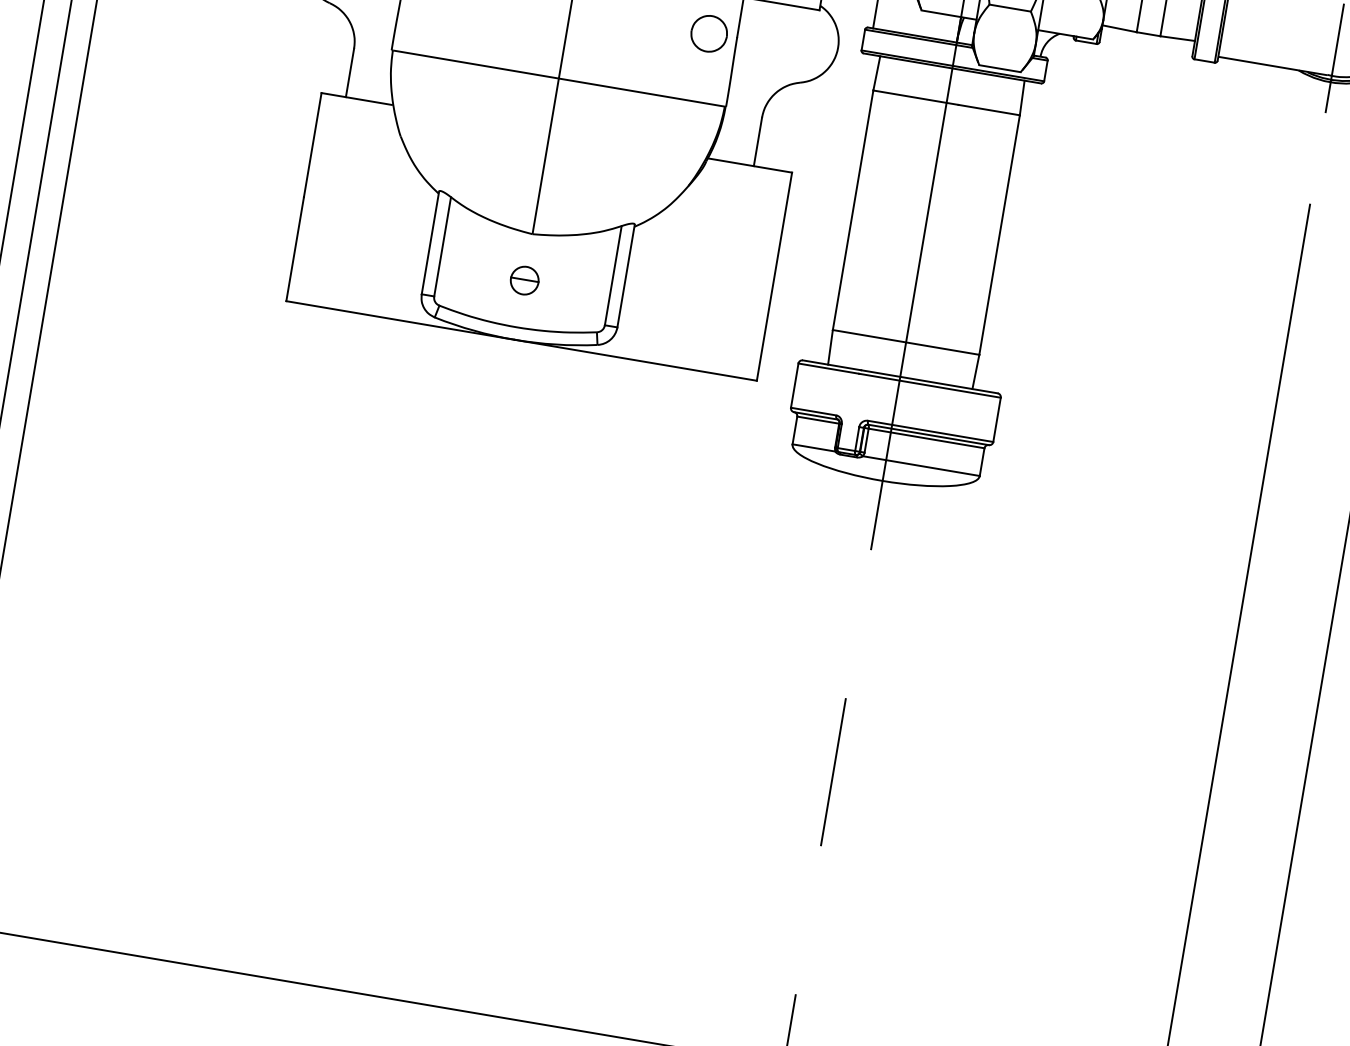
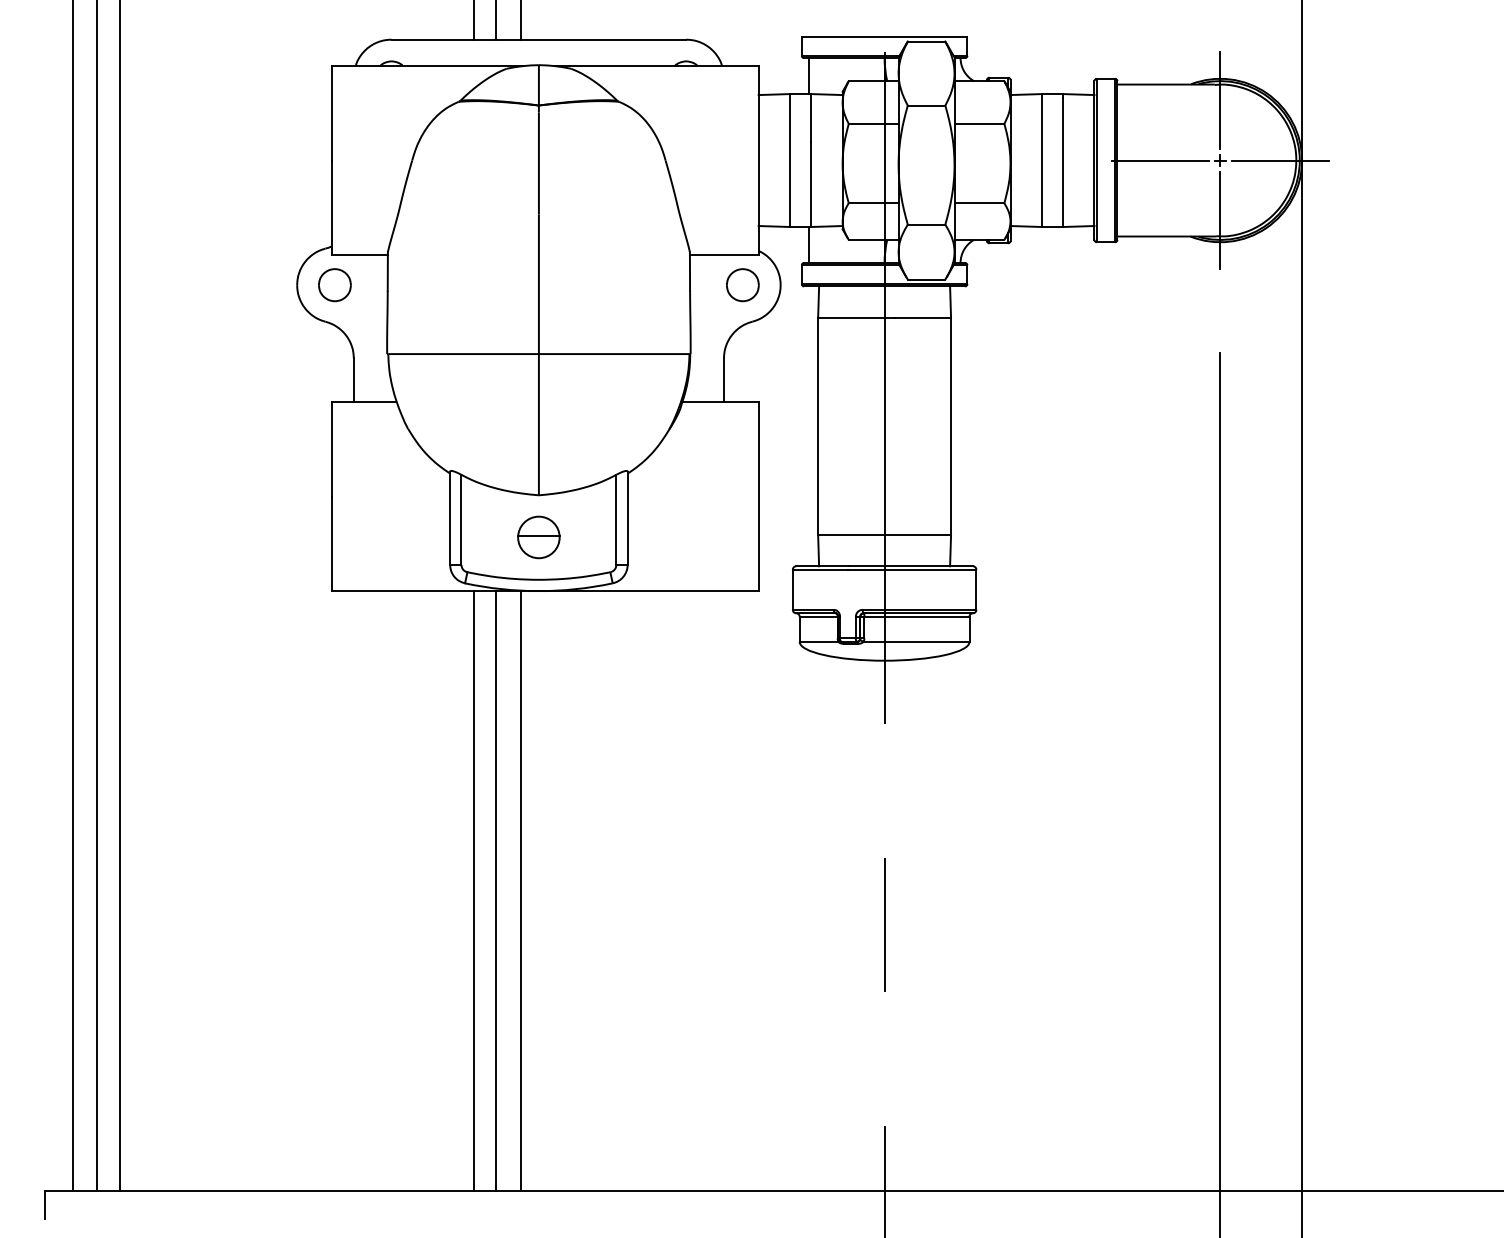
part: (708, 34) -> (742, 285), moved
part: (524, 280) -> (538, 537), size x1.67
line: (387, 658) -> (474, 891), added
line: (411, 662) -> (496, 891), added
line: (438, 667) -> (520, 891), added

